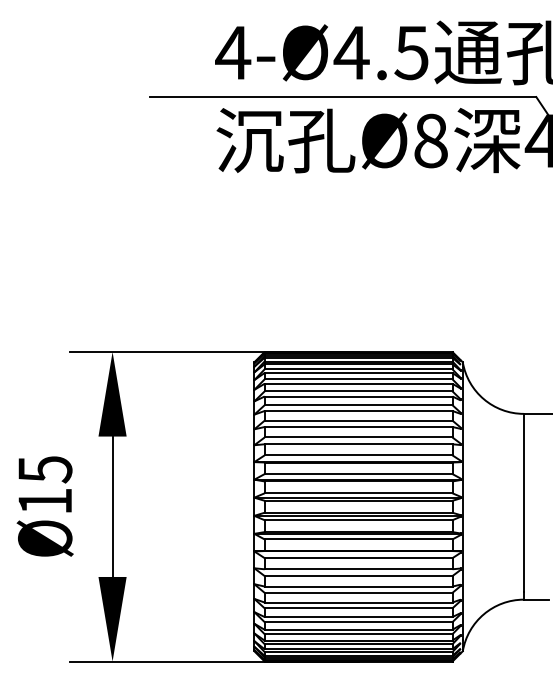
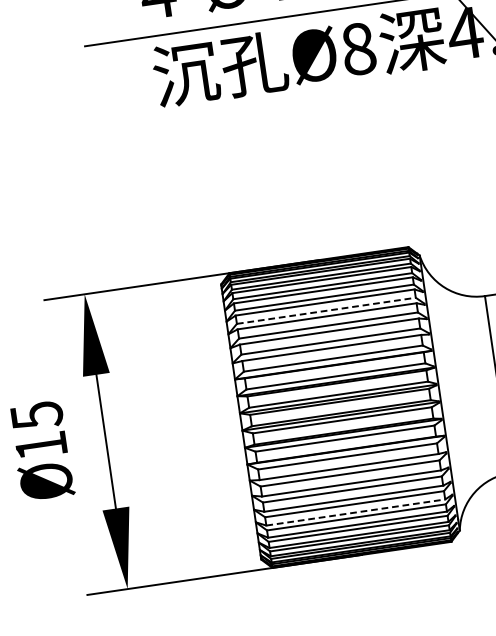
line: (358, 405) -> (326, 311), solid -> dashed
line: (358, 617) -> (355, 512), solid -> dashed

